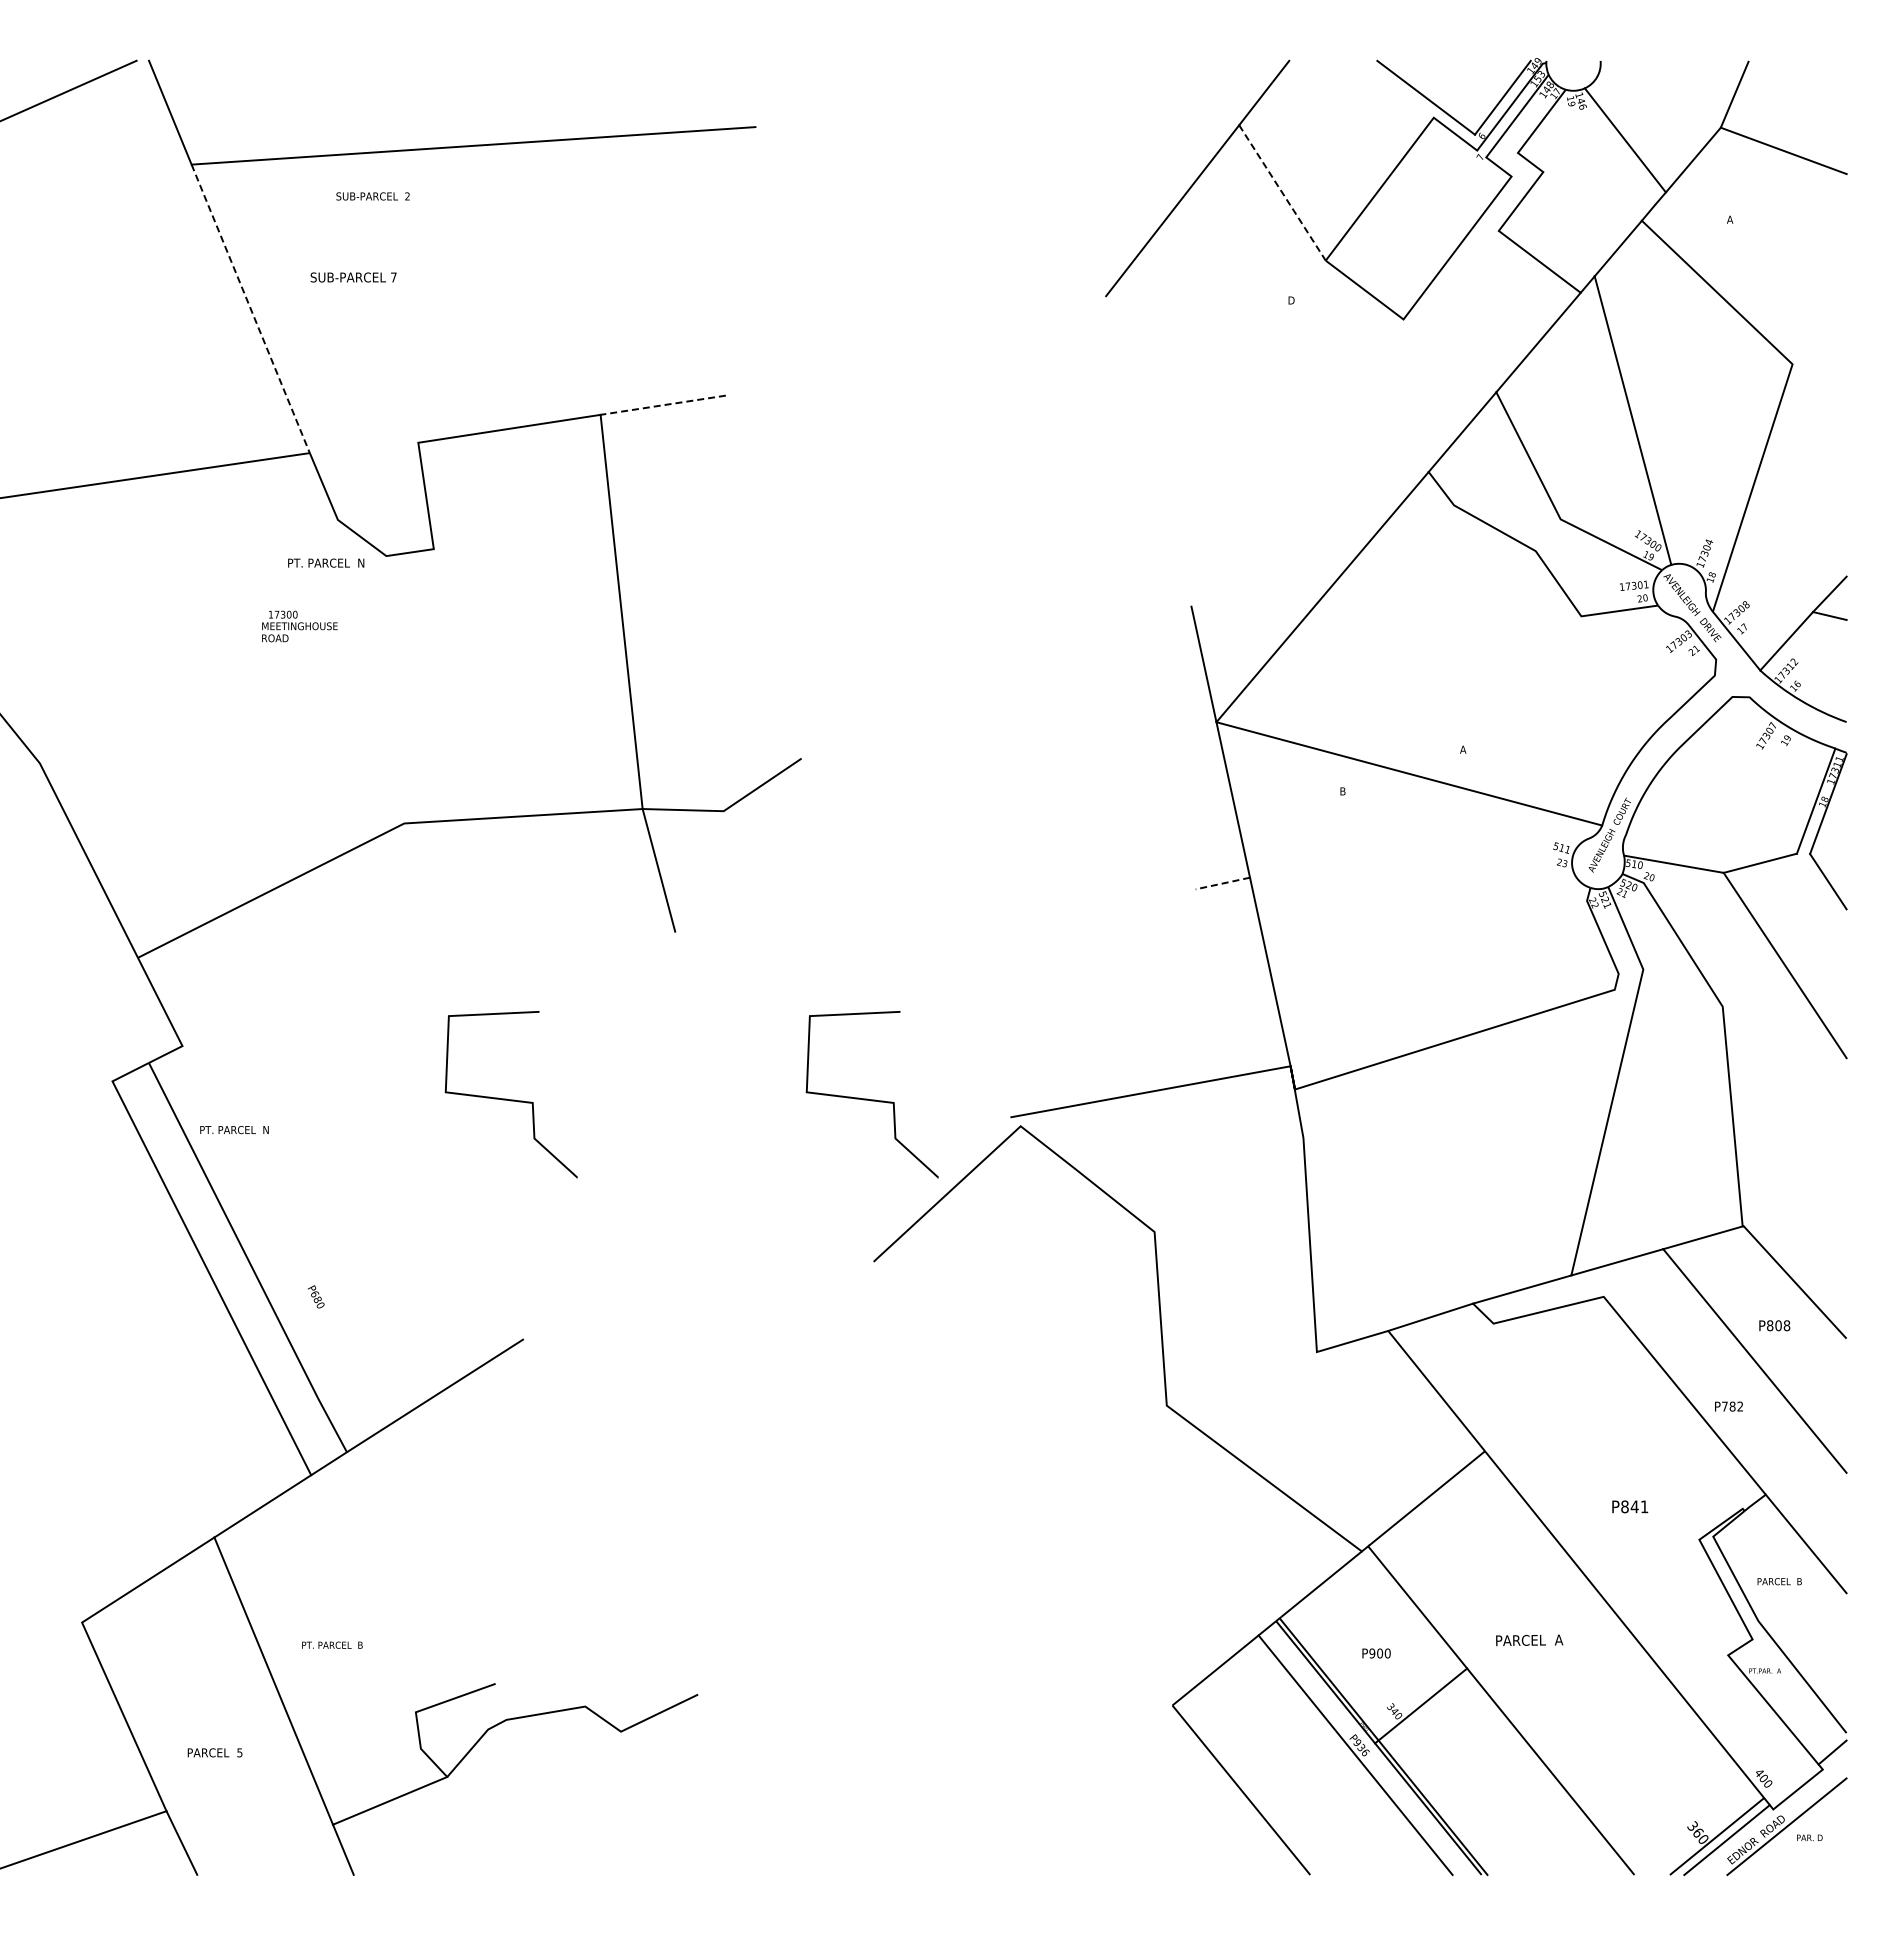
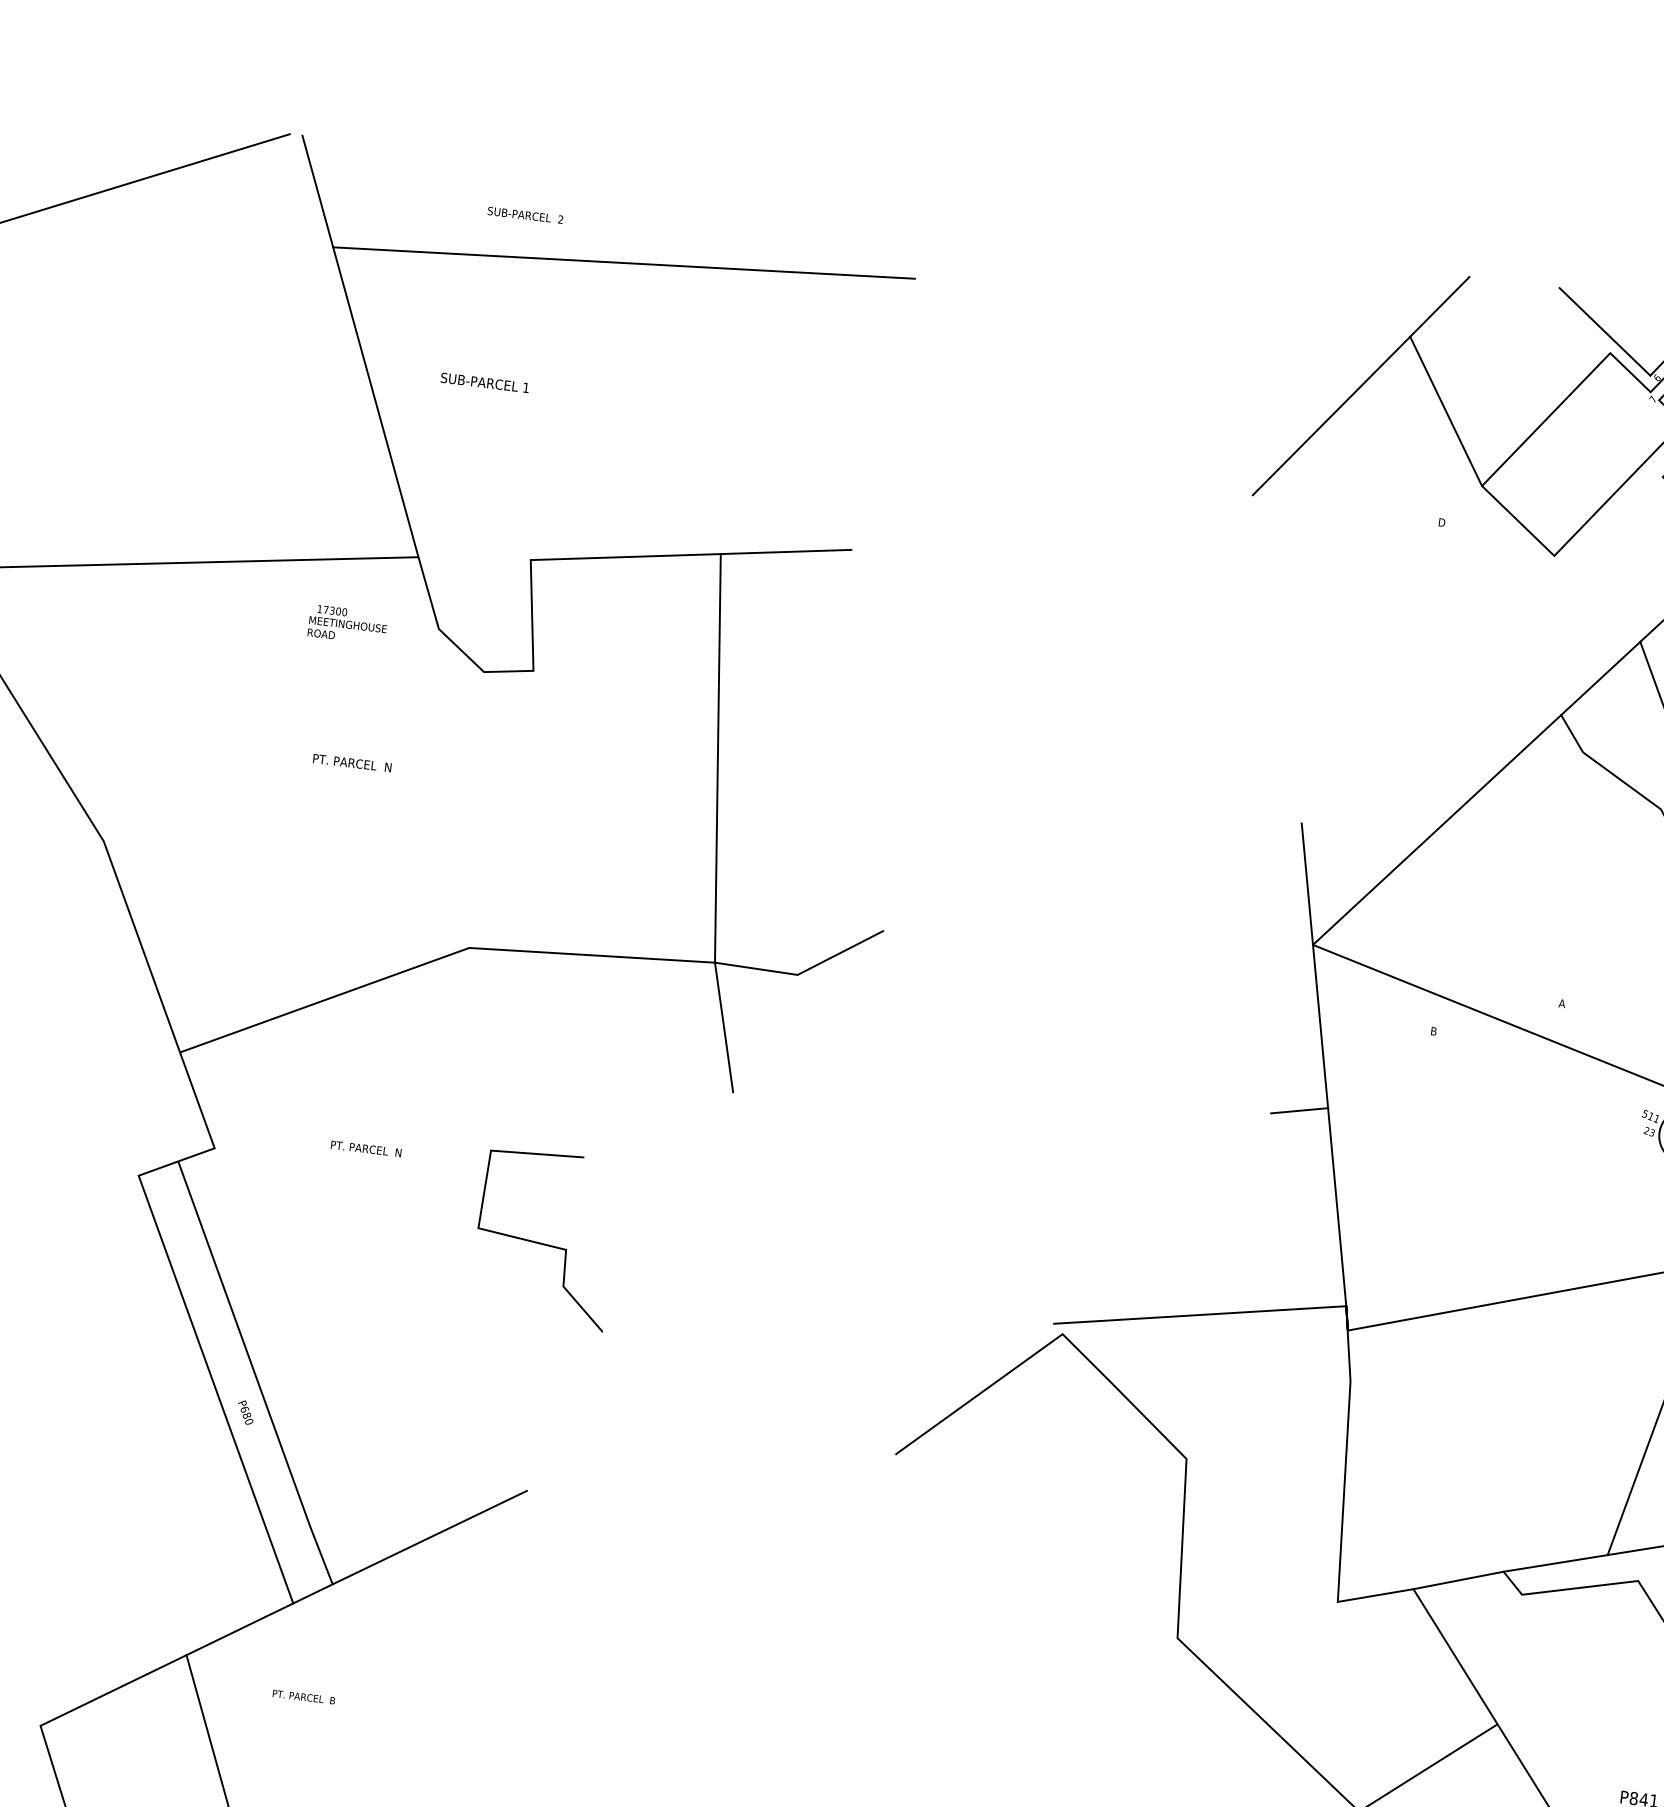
line: (1282, 193) -> (1446, 411), dashed -> solid
text: (372, 196) -> (524, 215), moved
text: (393, 277) -> (525, 387), 7 -> 1
line: (250, 308) -> (375, 401), dashed -> solid
line: (662, 405) -> (785, 552), dashed -> solid
text: (326, 562) -> (352, 762), moved
text: (299, 626) -> (347, 624), moved
line: (1222, 883) -> (1299, 1110), dashed -> solid
curve: (871, 1099) -> (913, 1288), removed
text: (234, 1130) -> (366, 1149), moved
text: (316, 1296) -> (246, 1412), moved
text: (332, 1644) -> (304, 1696), moved

